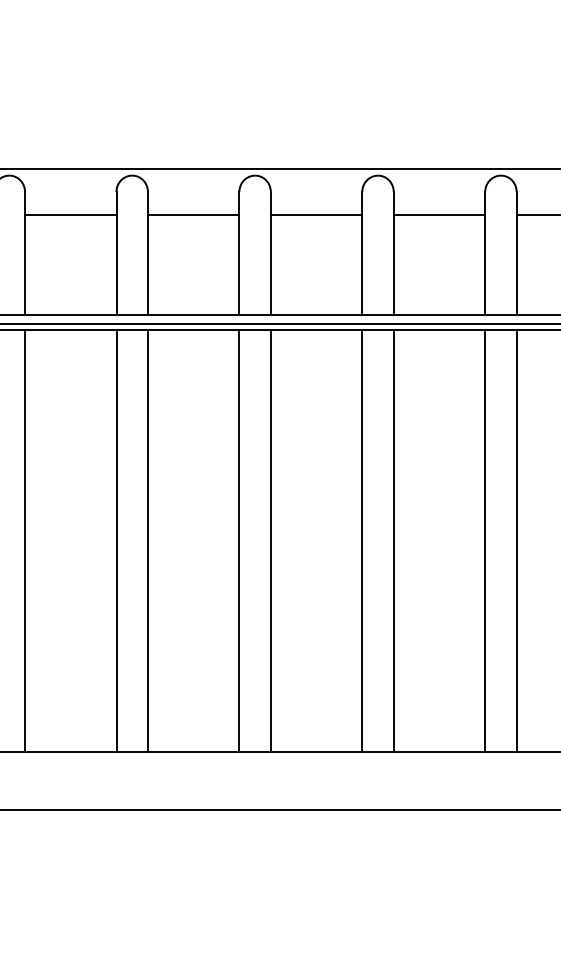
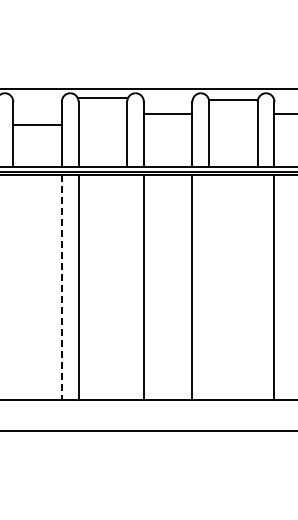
line: (70, 215) -> (37, 125), moved
line: (192, 215) -> (102, 98), moved
line: (439, 215) -> (233, 100), moved
line: (25, 541) -> (13, 287), removed
line: (115, 541) -> (61, 287), solid -> dashed
line: (240, 541) -> (127, 287), removed
line: (394, 541) -> (209, 287), removed
line: (484, 541) -> (257, 287), removed

